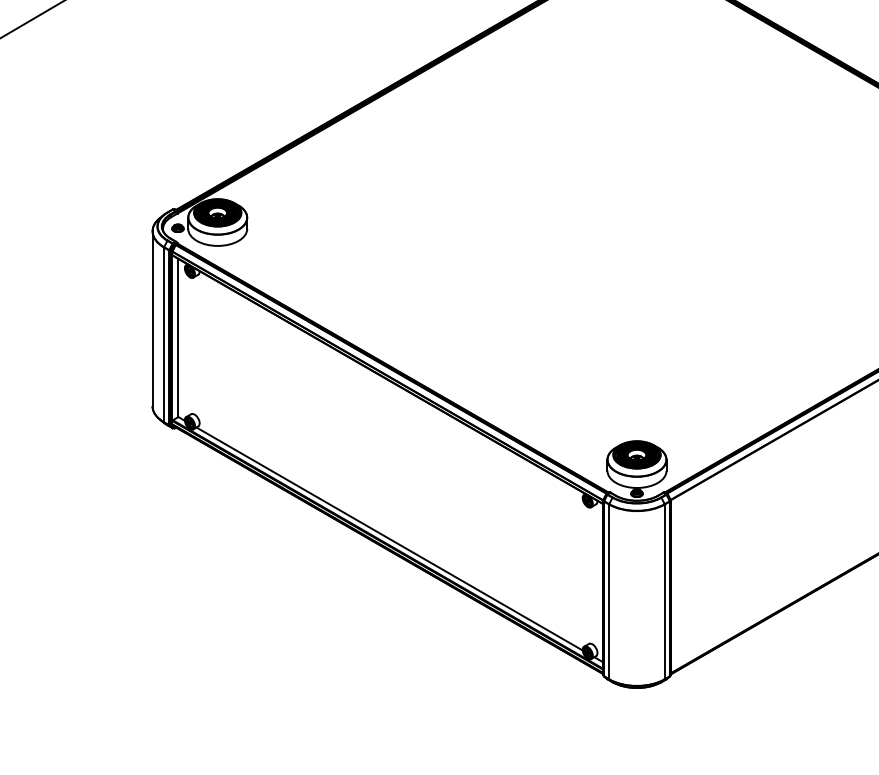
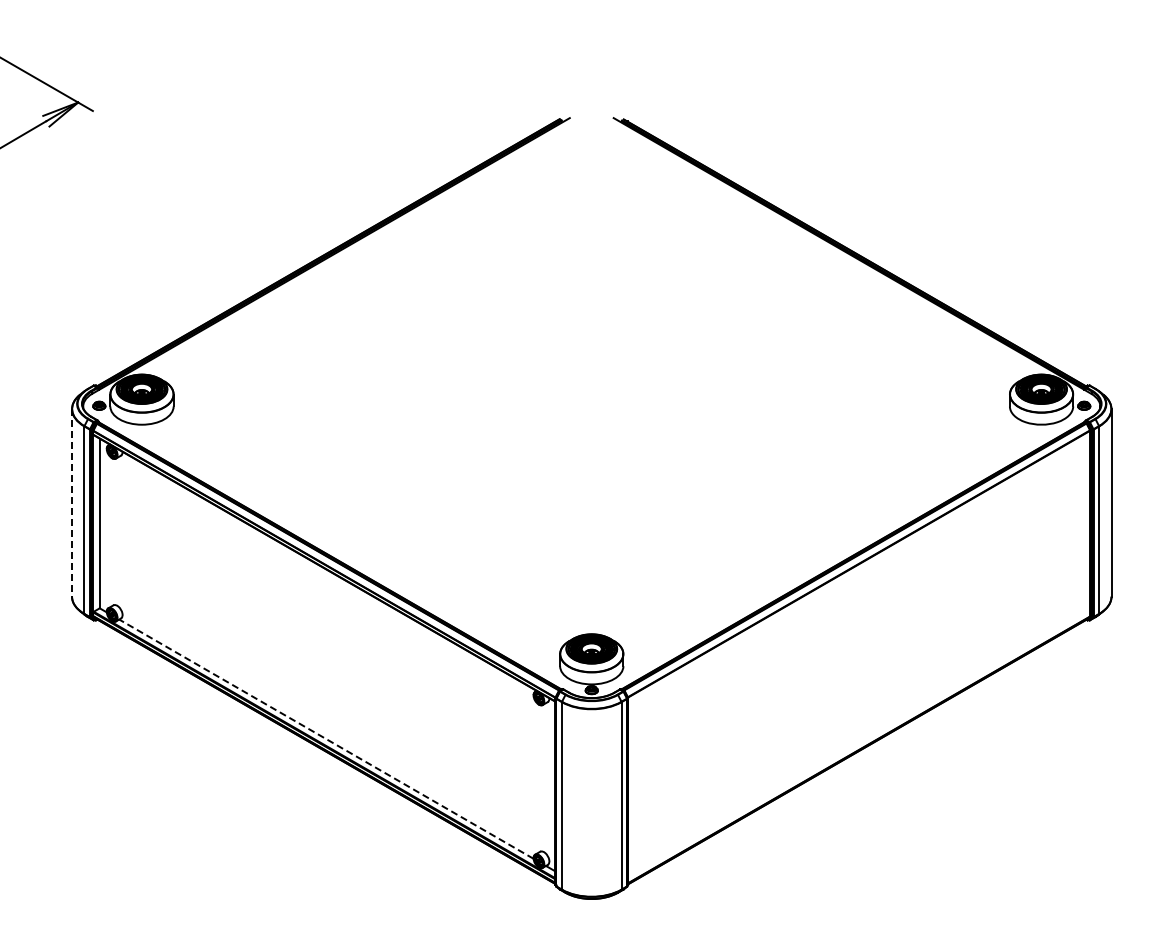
line: (152, 318) -> (72, 502), solid -> dashed
line: (388, 538) -> (325, 738), solid -> dashed

